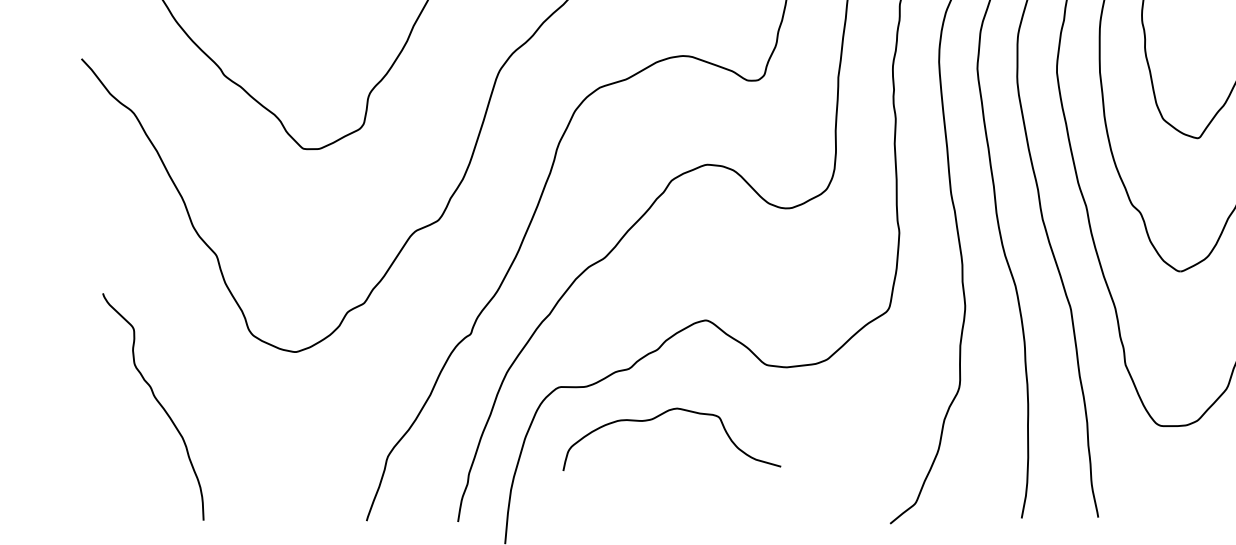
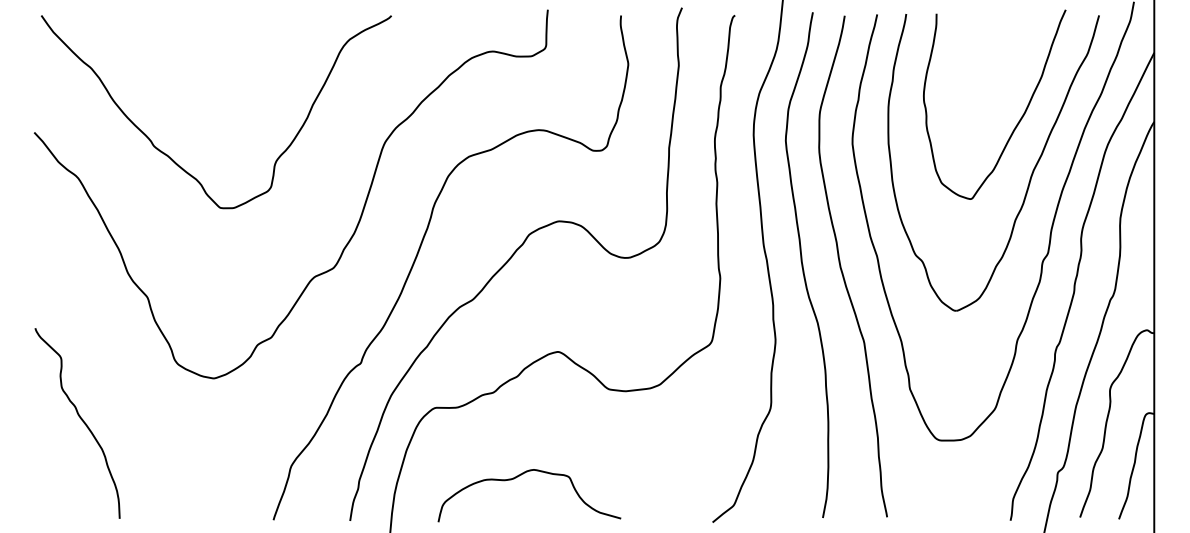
curve: (156, 402) -> (80, 419), moved
curve: (656, 418) -> (516, 478), moved

